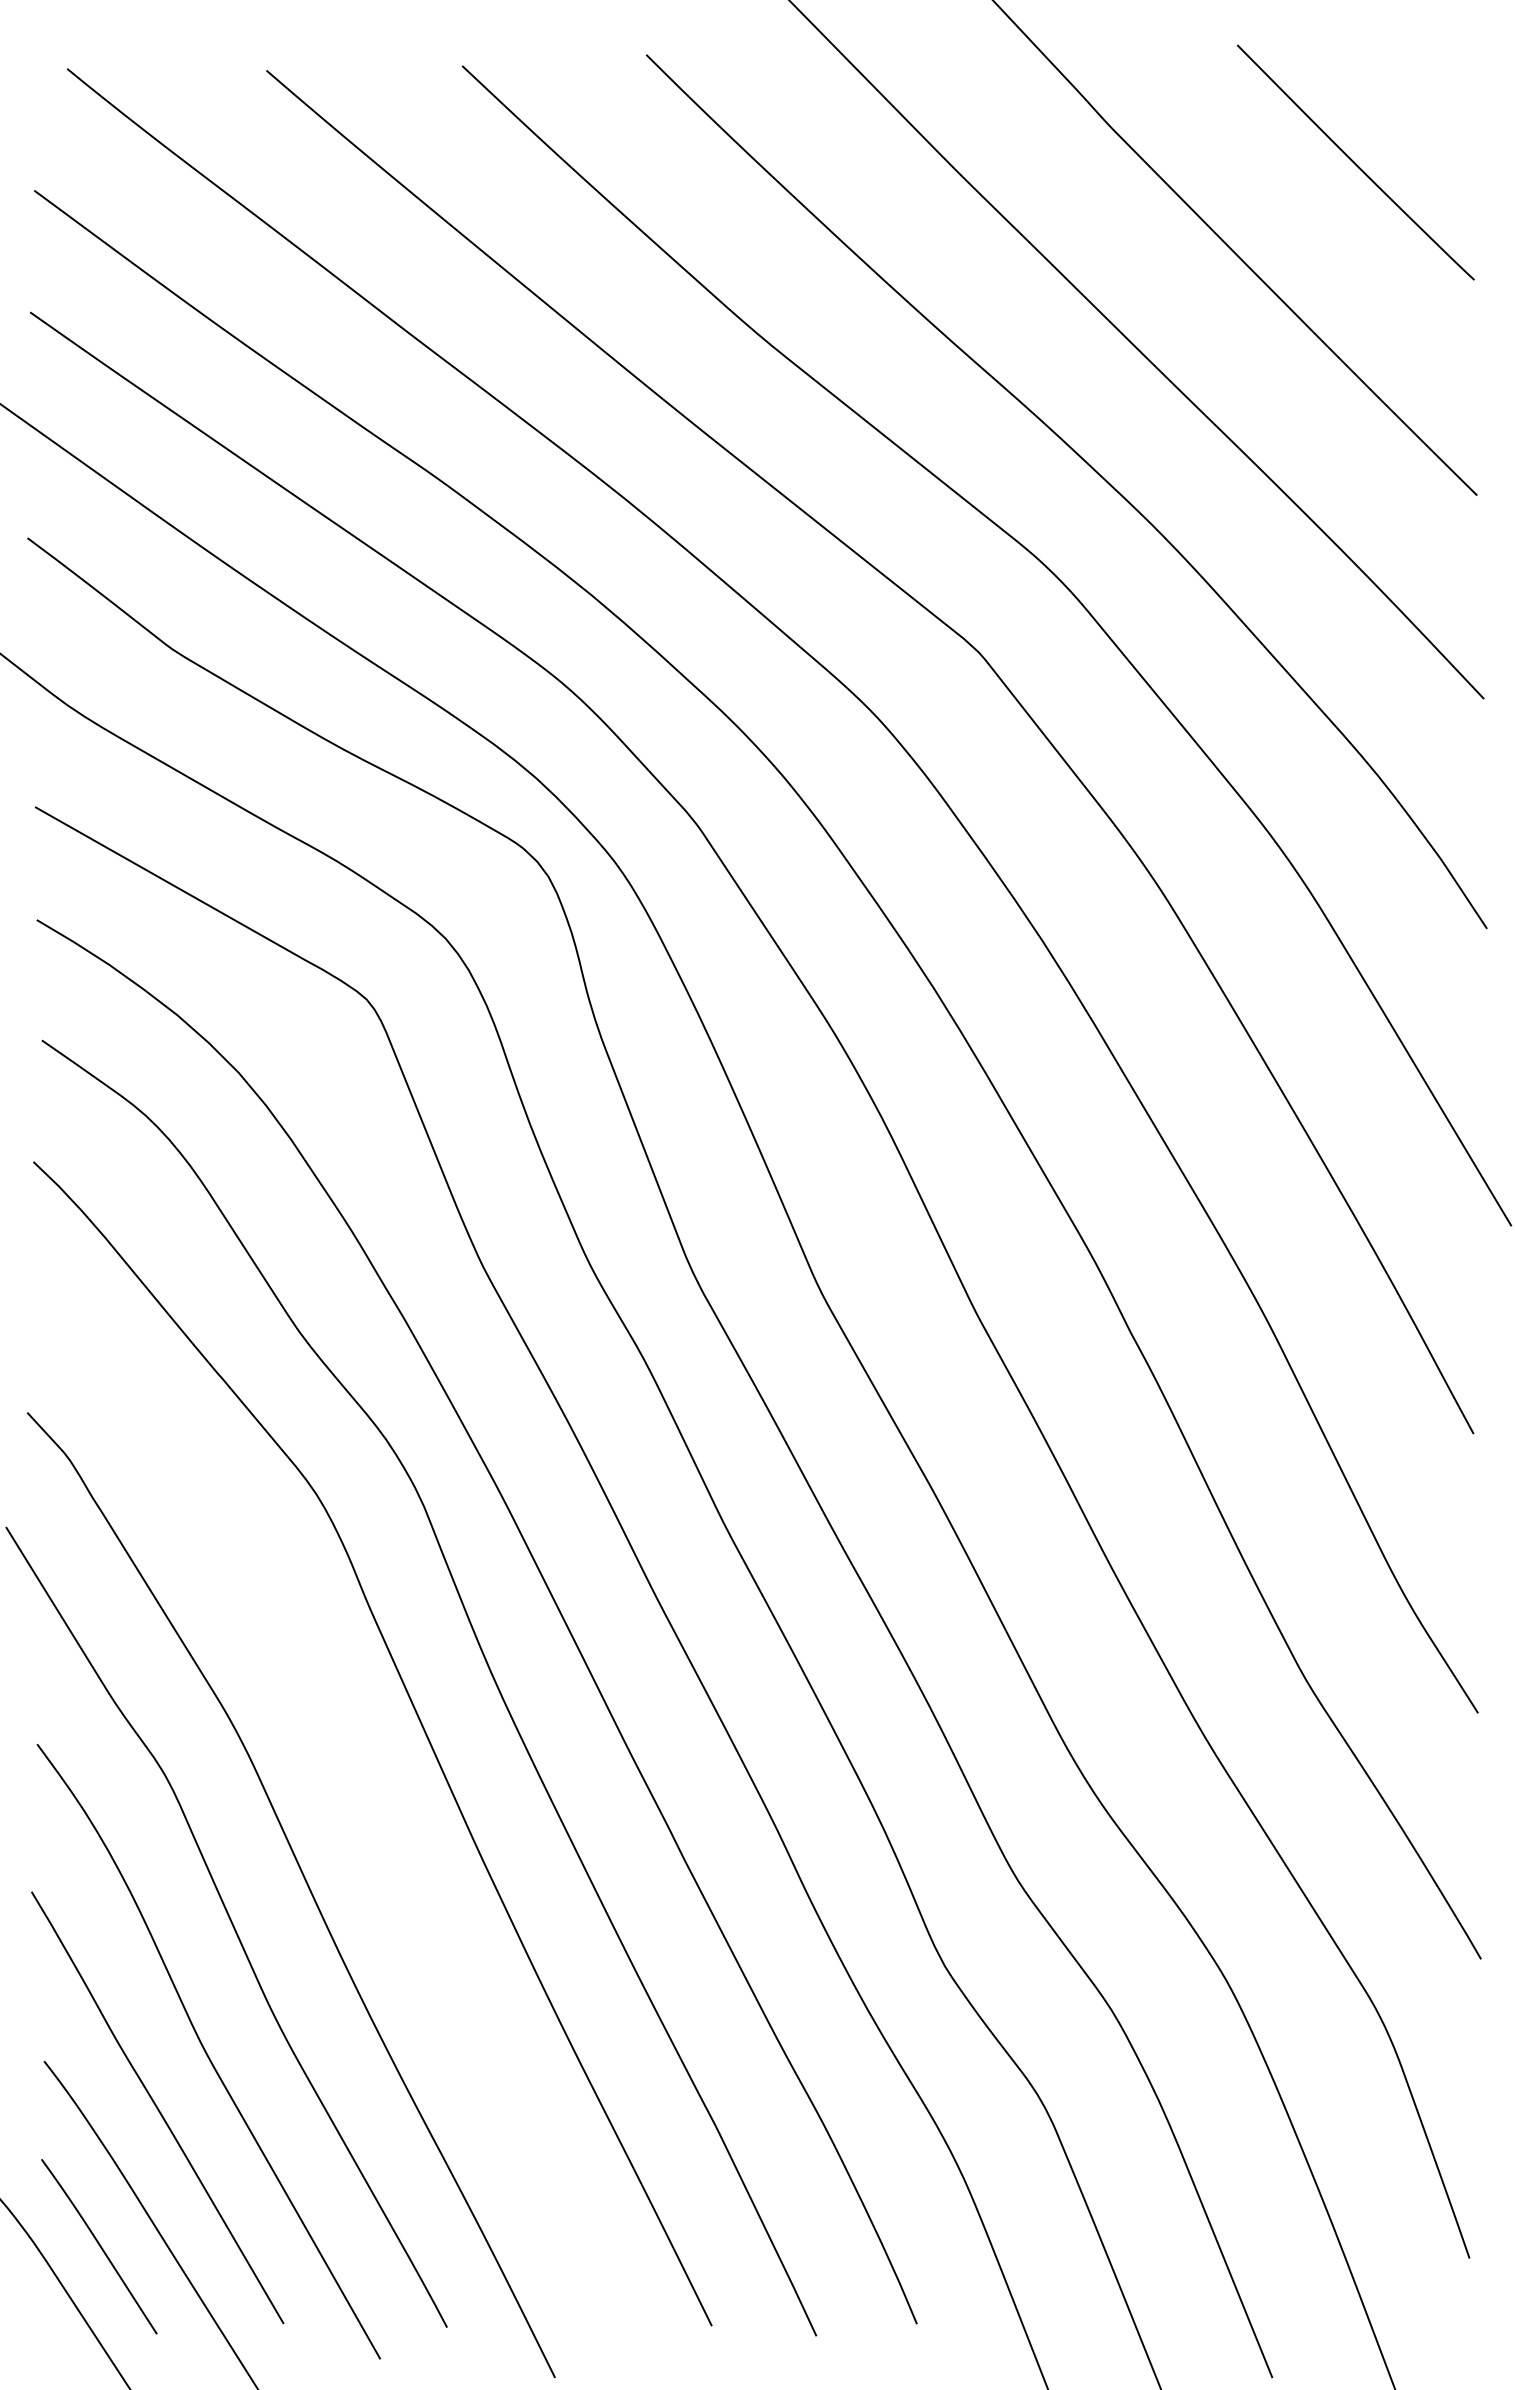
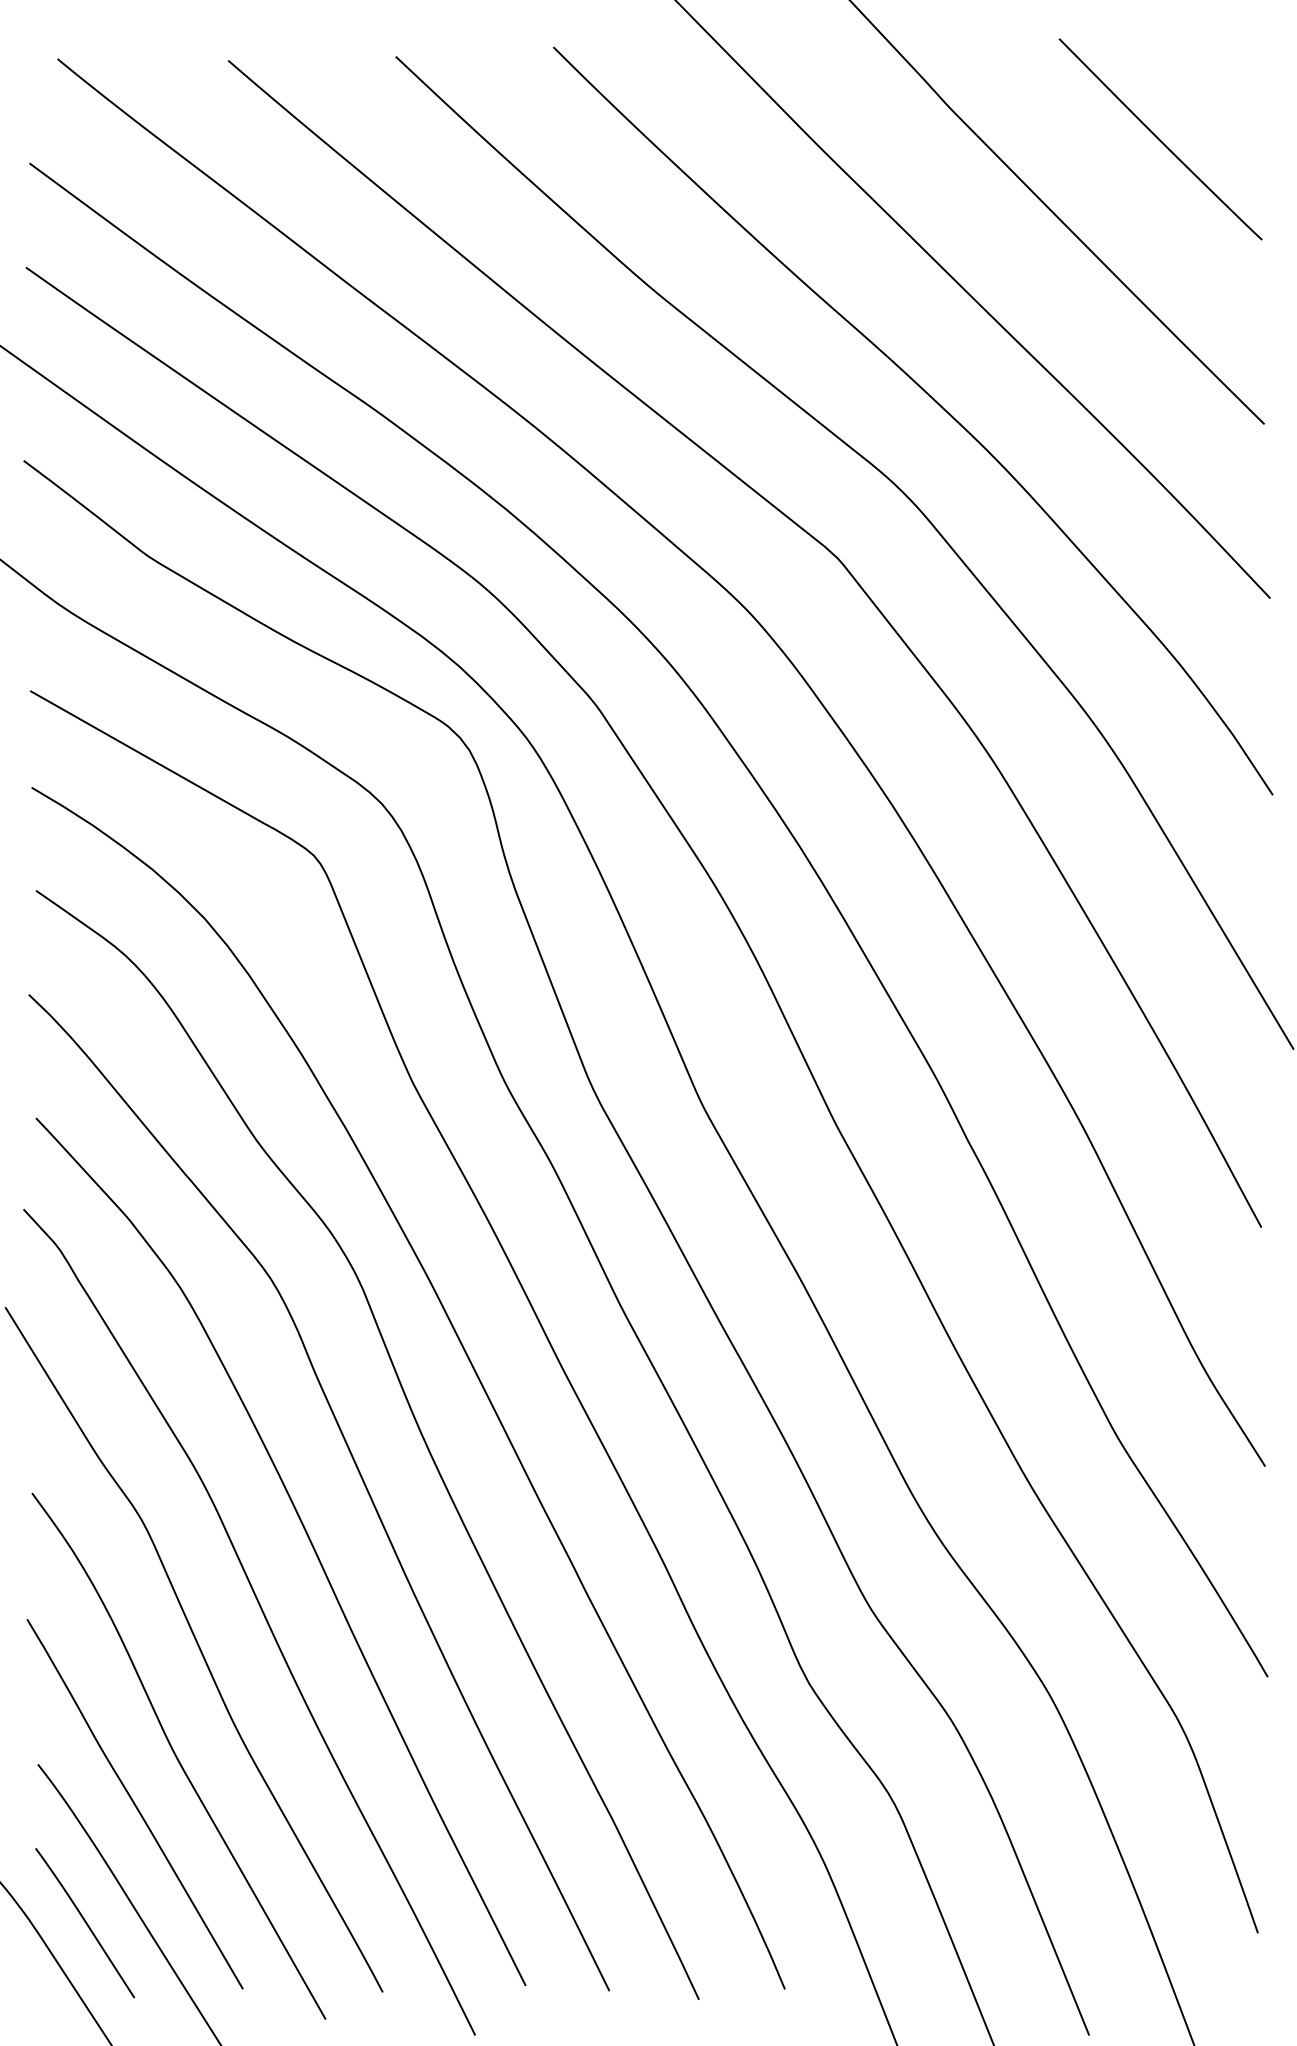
curve: (359, 1796) -> (307, 1537), added

